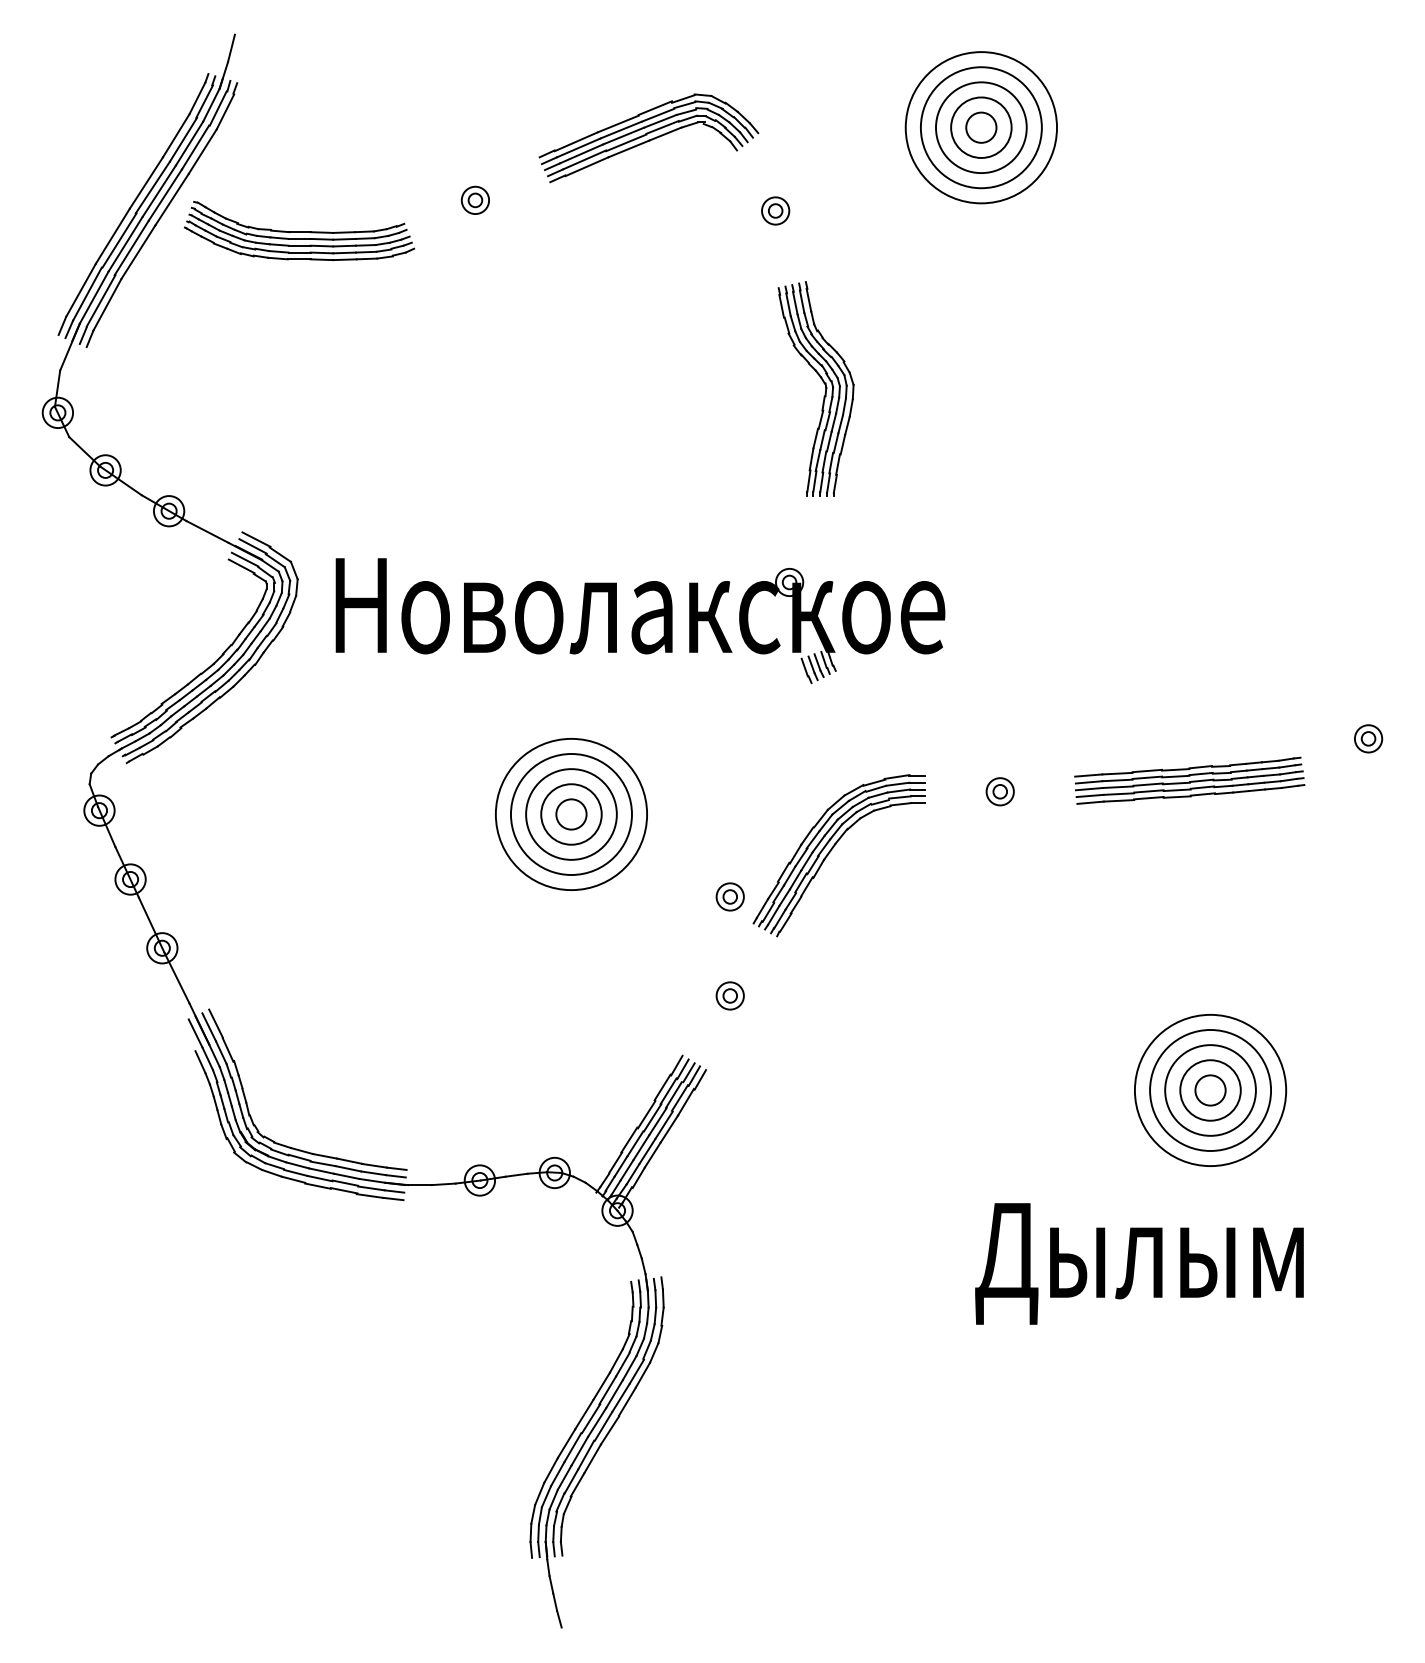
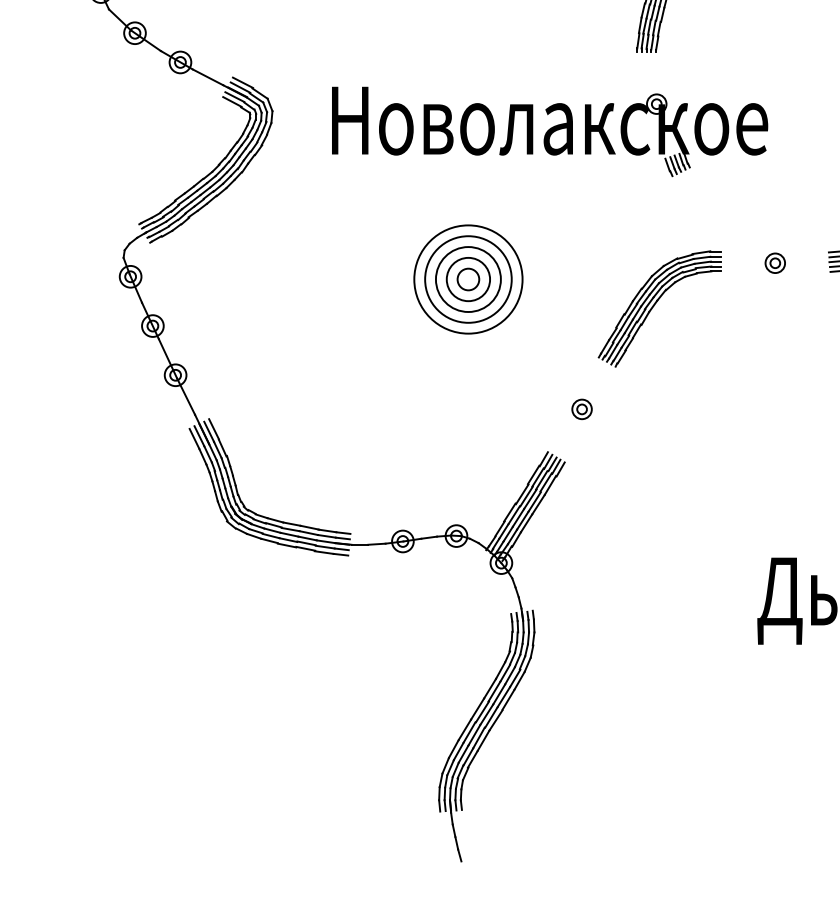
part: (640, 620) -> (550, 131), moved
part: (729, 896) -> (581, 338), removed
line: (188, 1037) -> (194, 439), added

